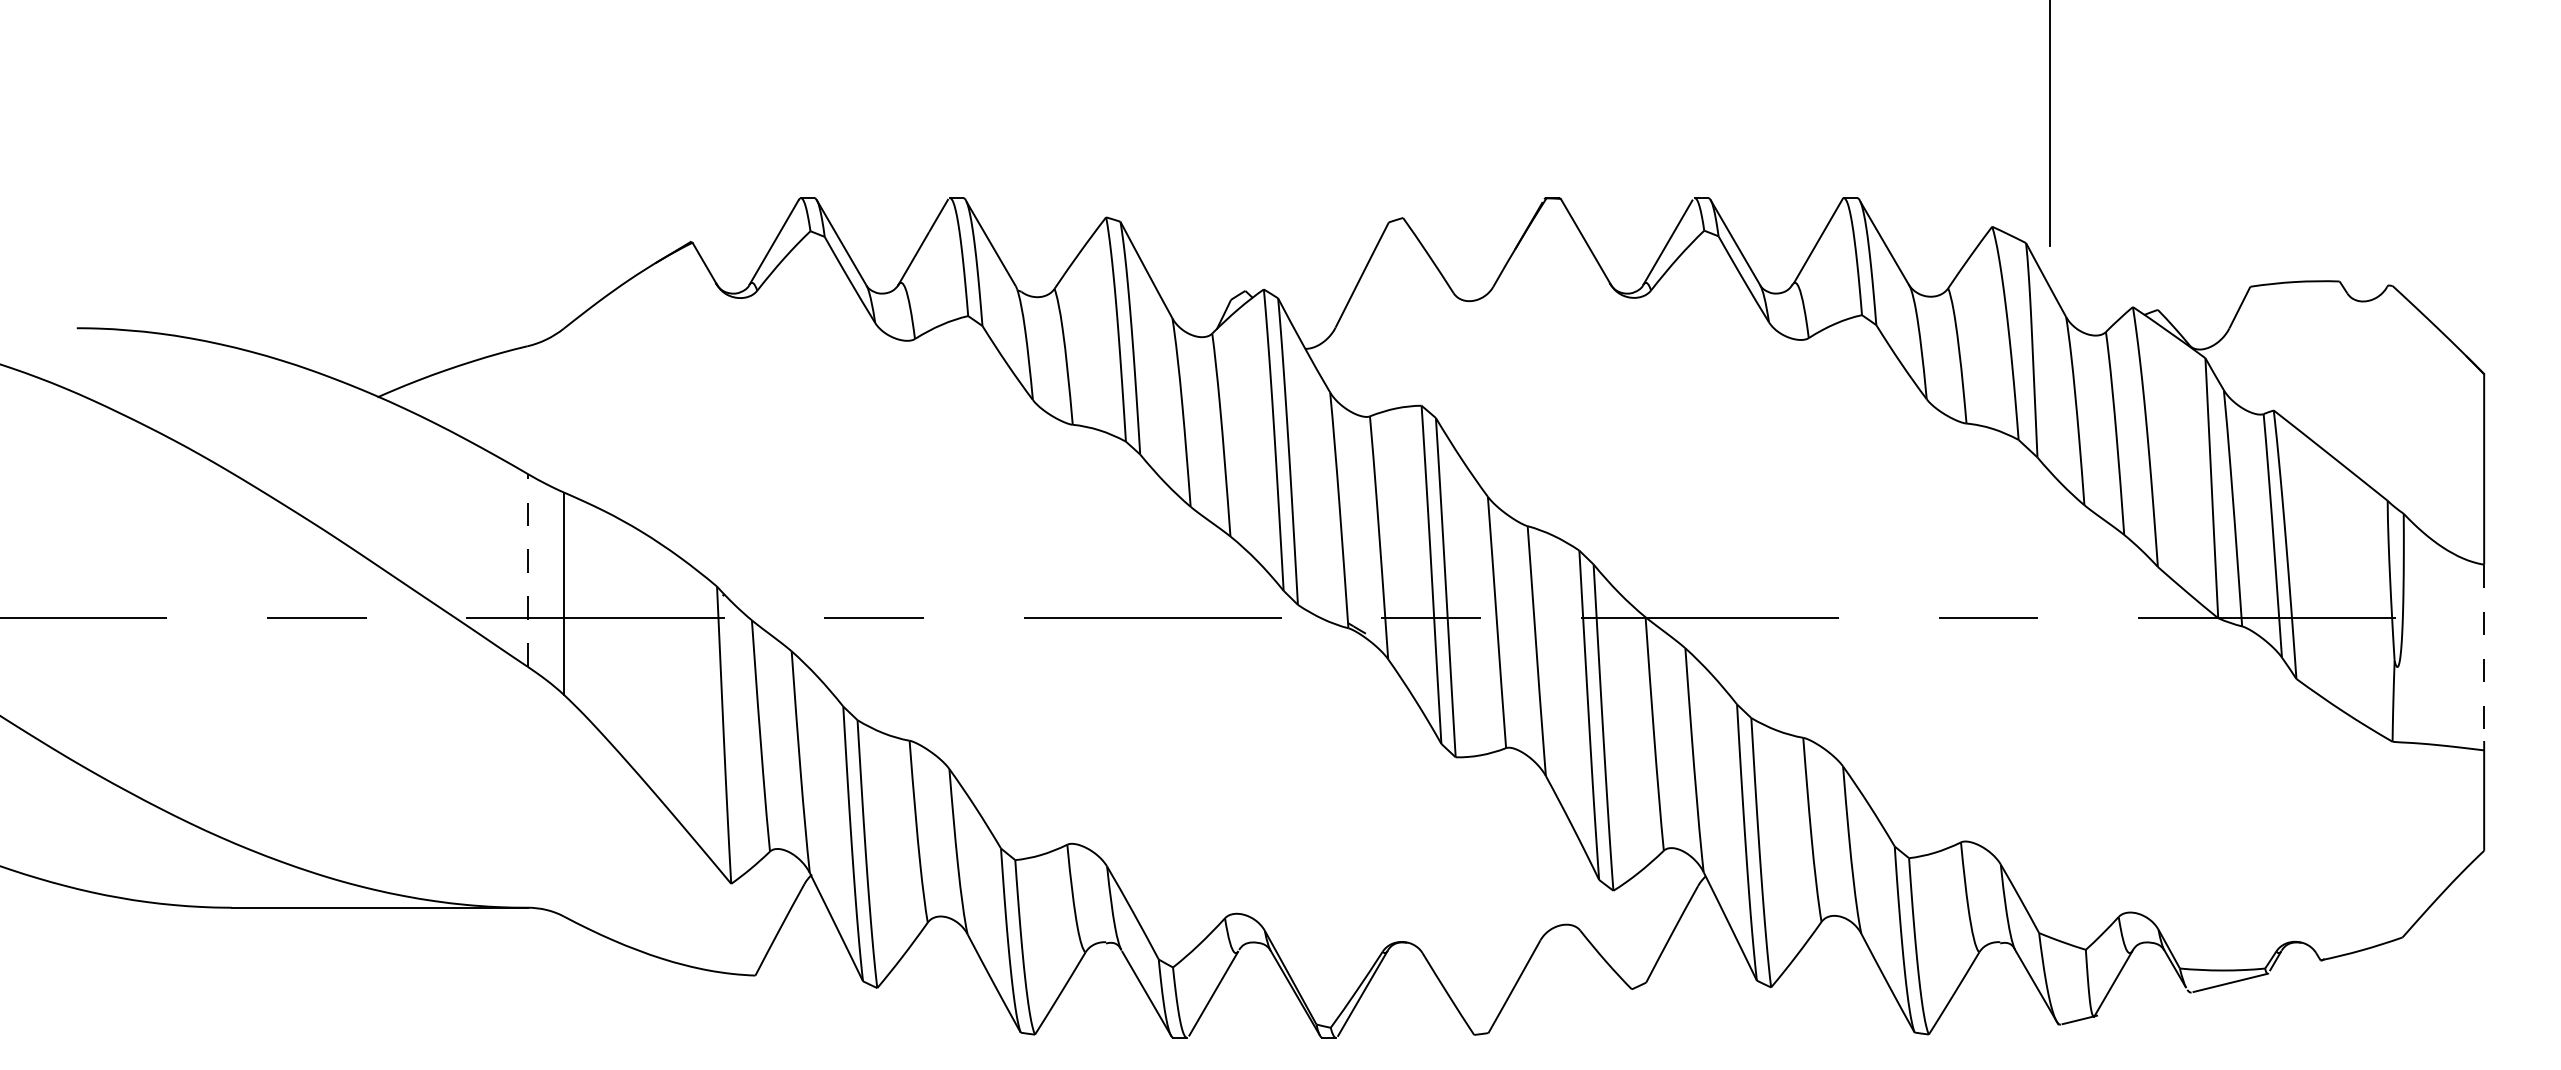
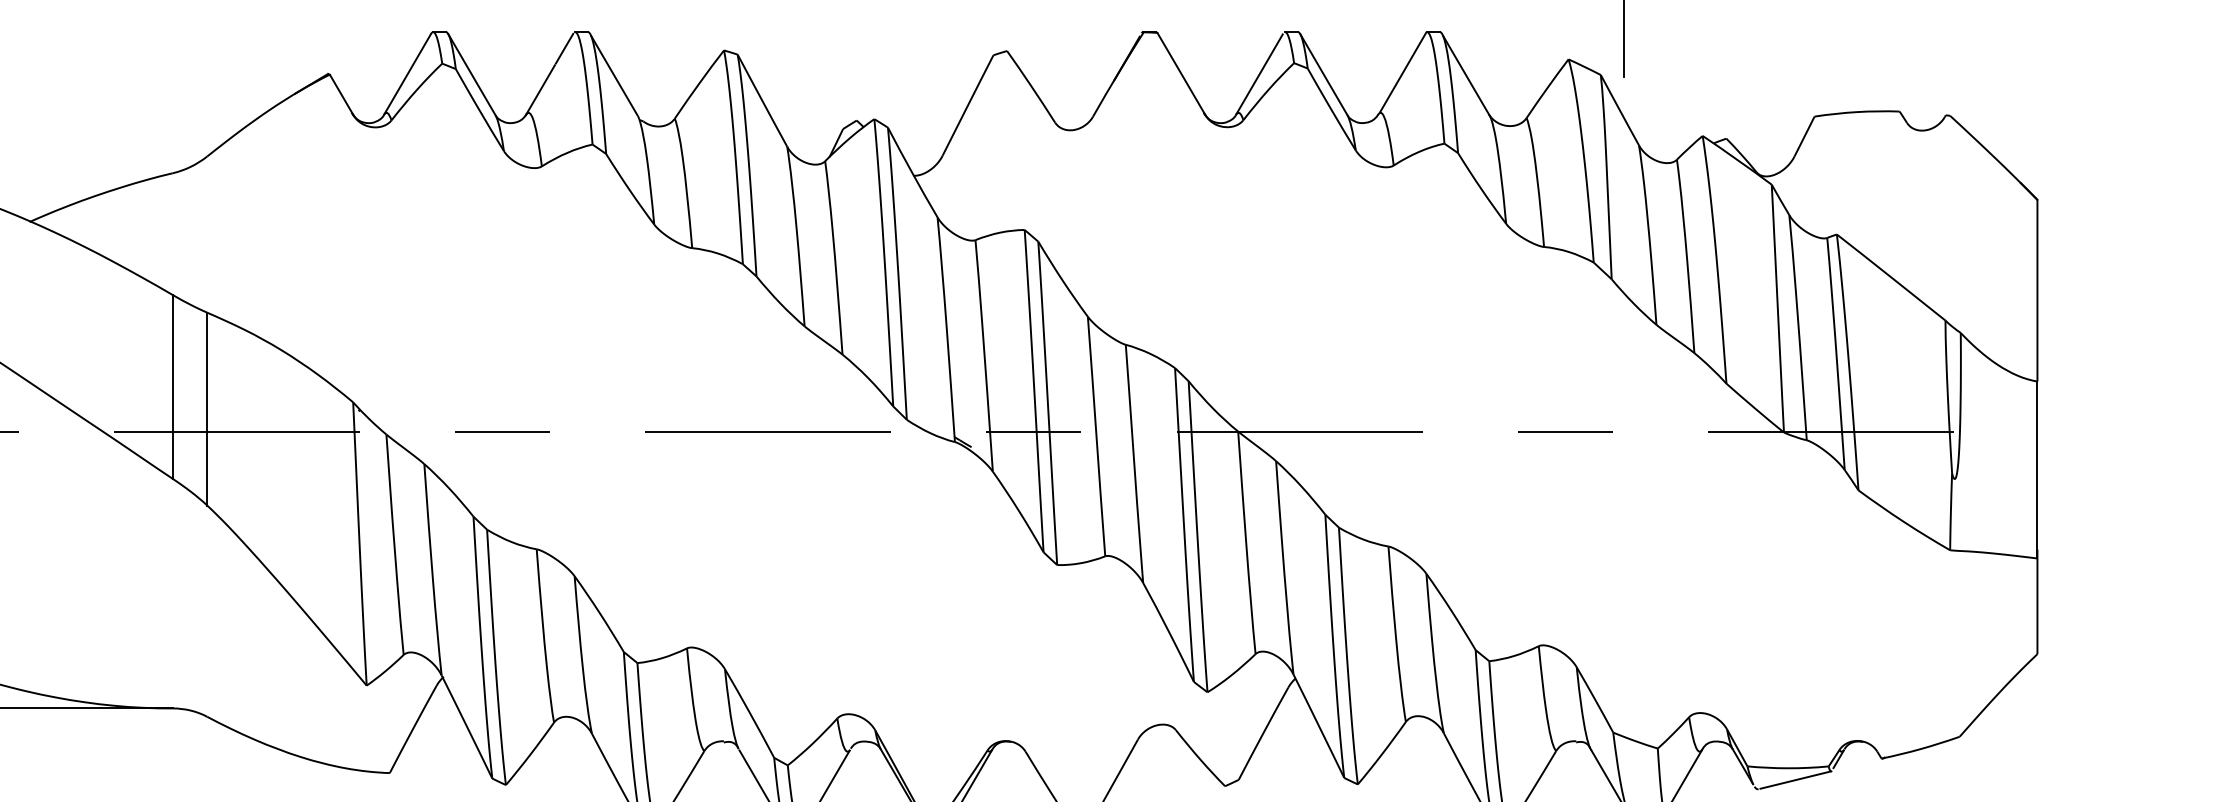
line: (527, 569) -> (172, 386), dashed -> solid
line: (2484, 657) -> (2037, 469), dashed -> solid

